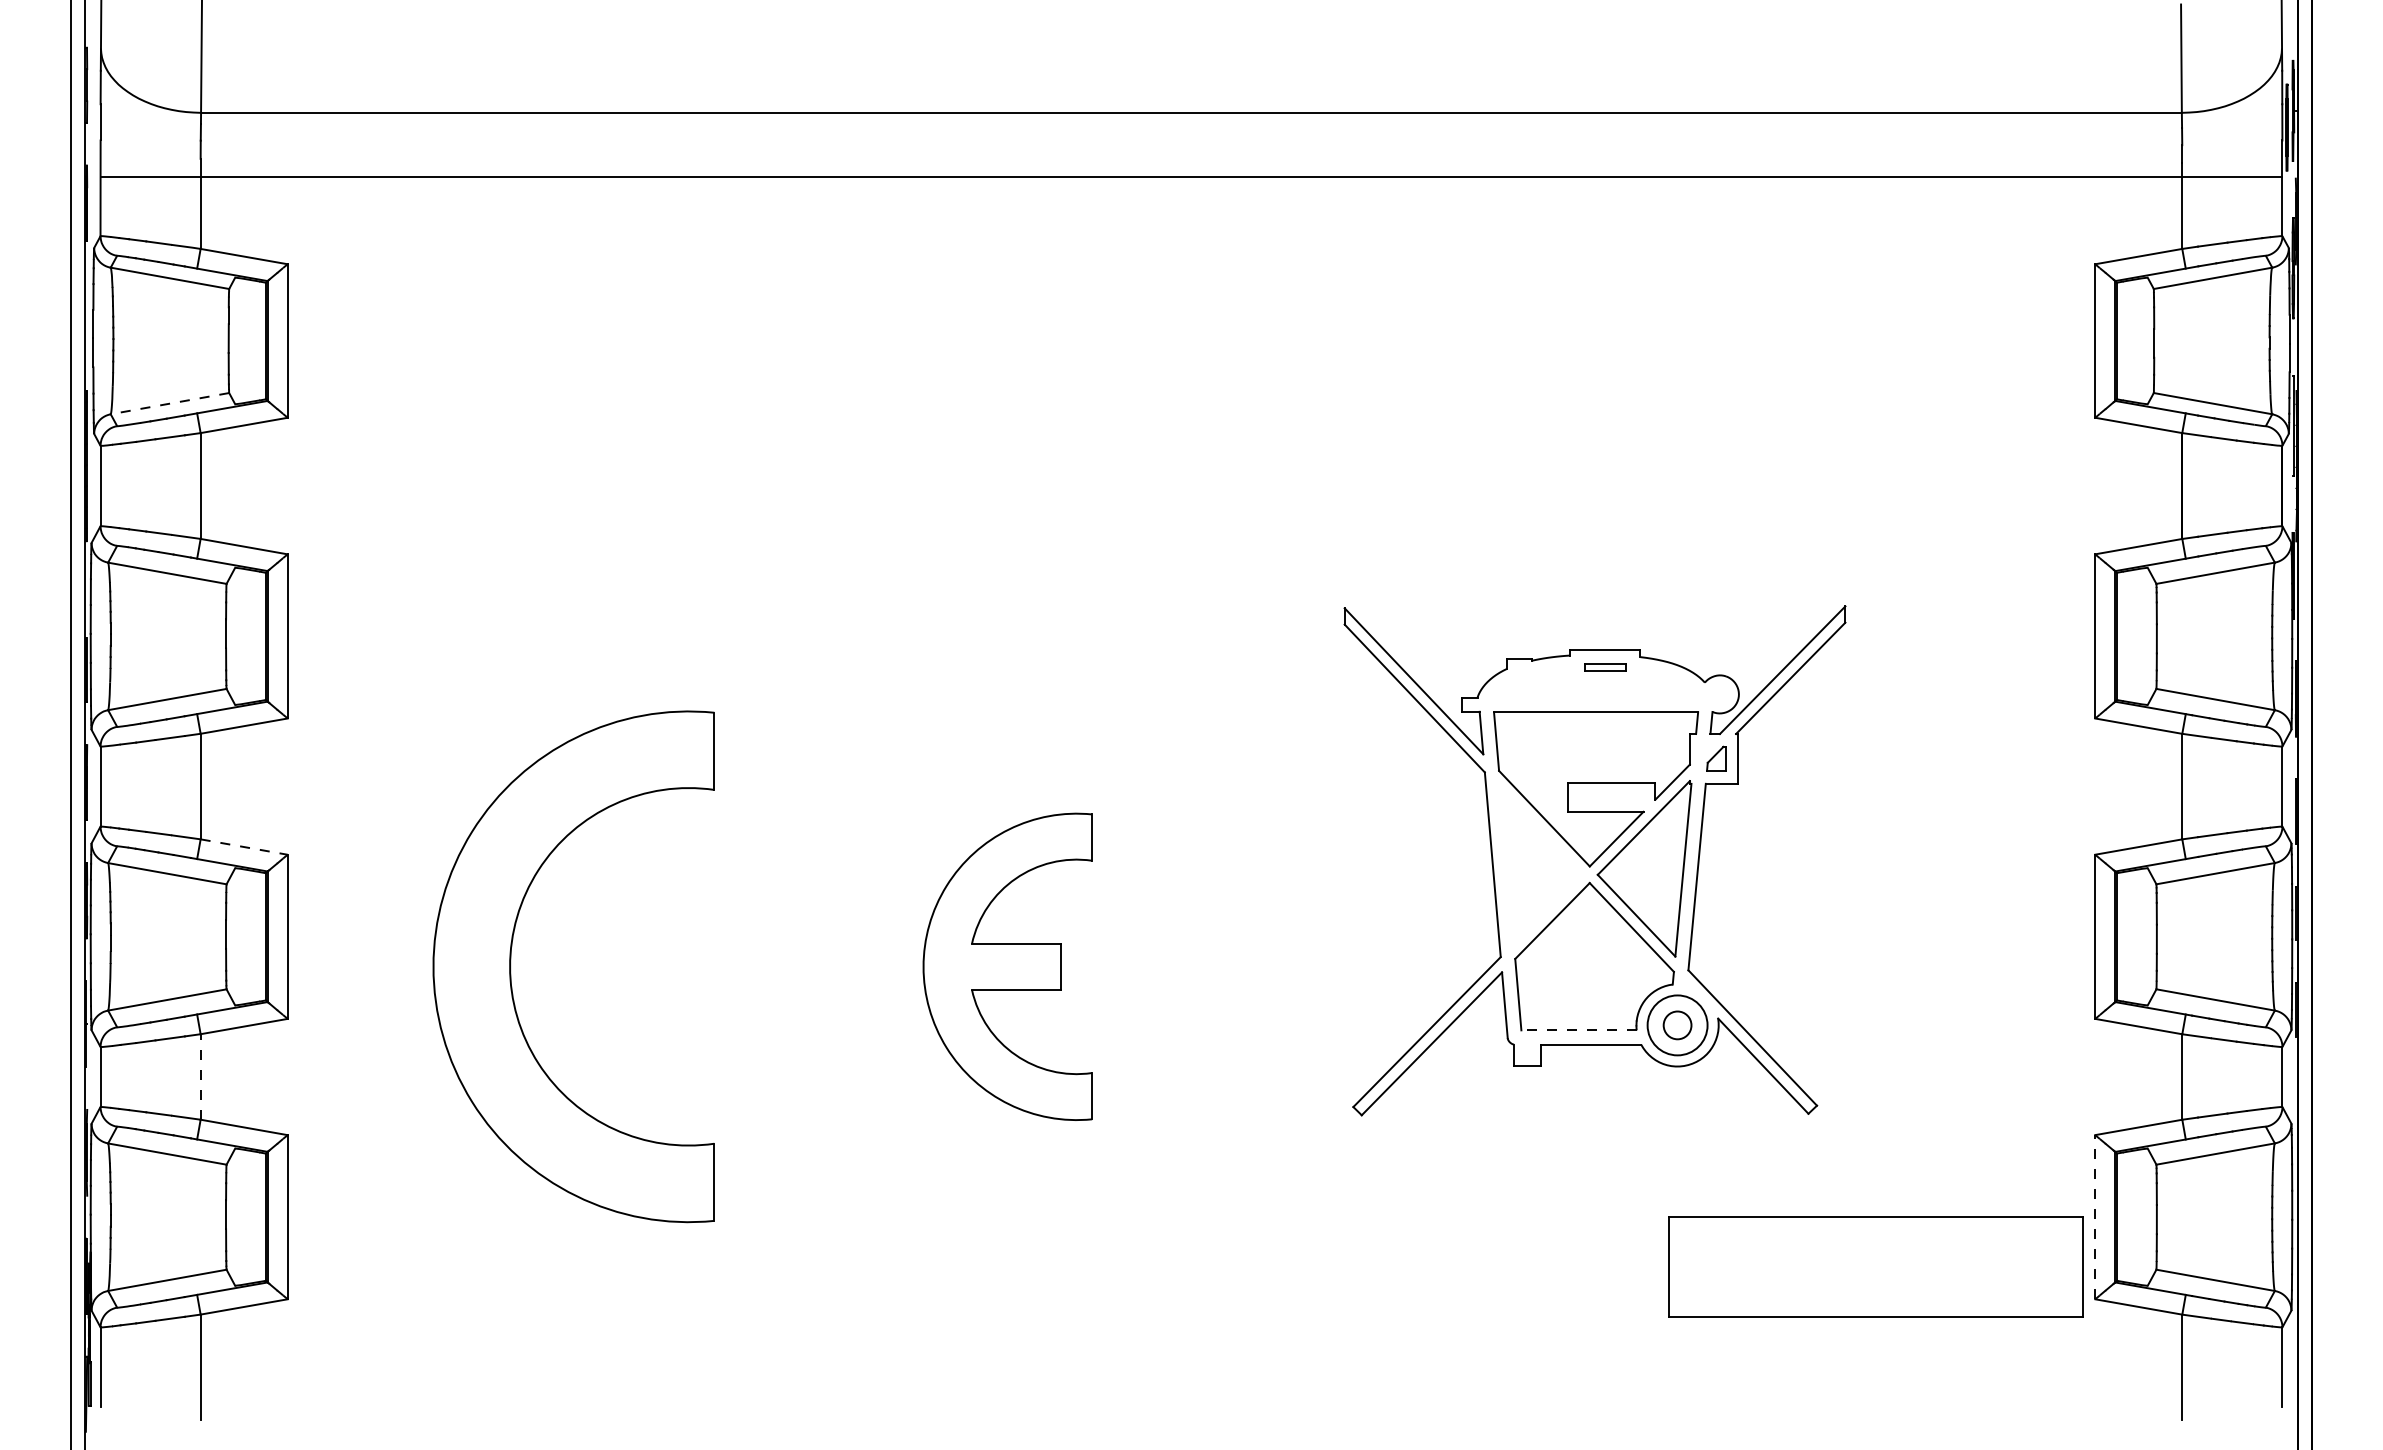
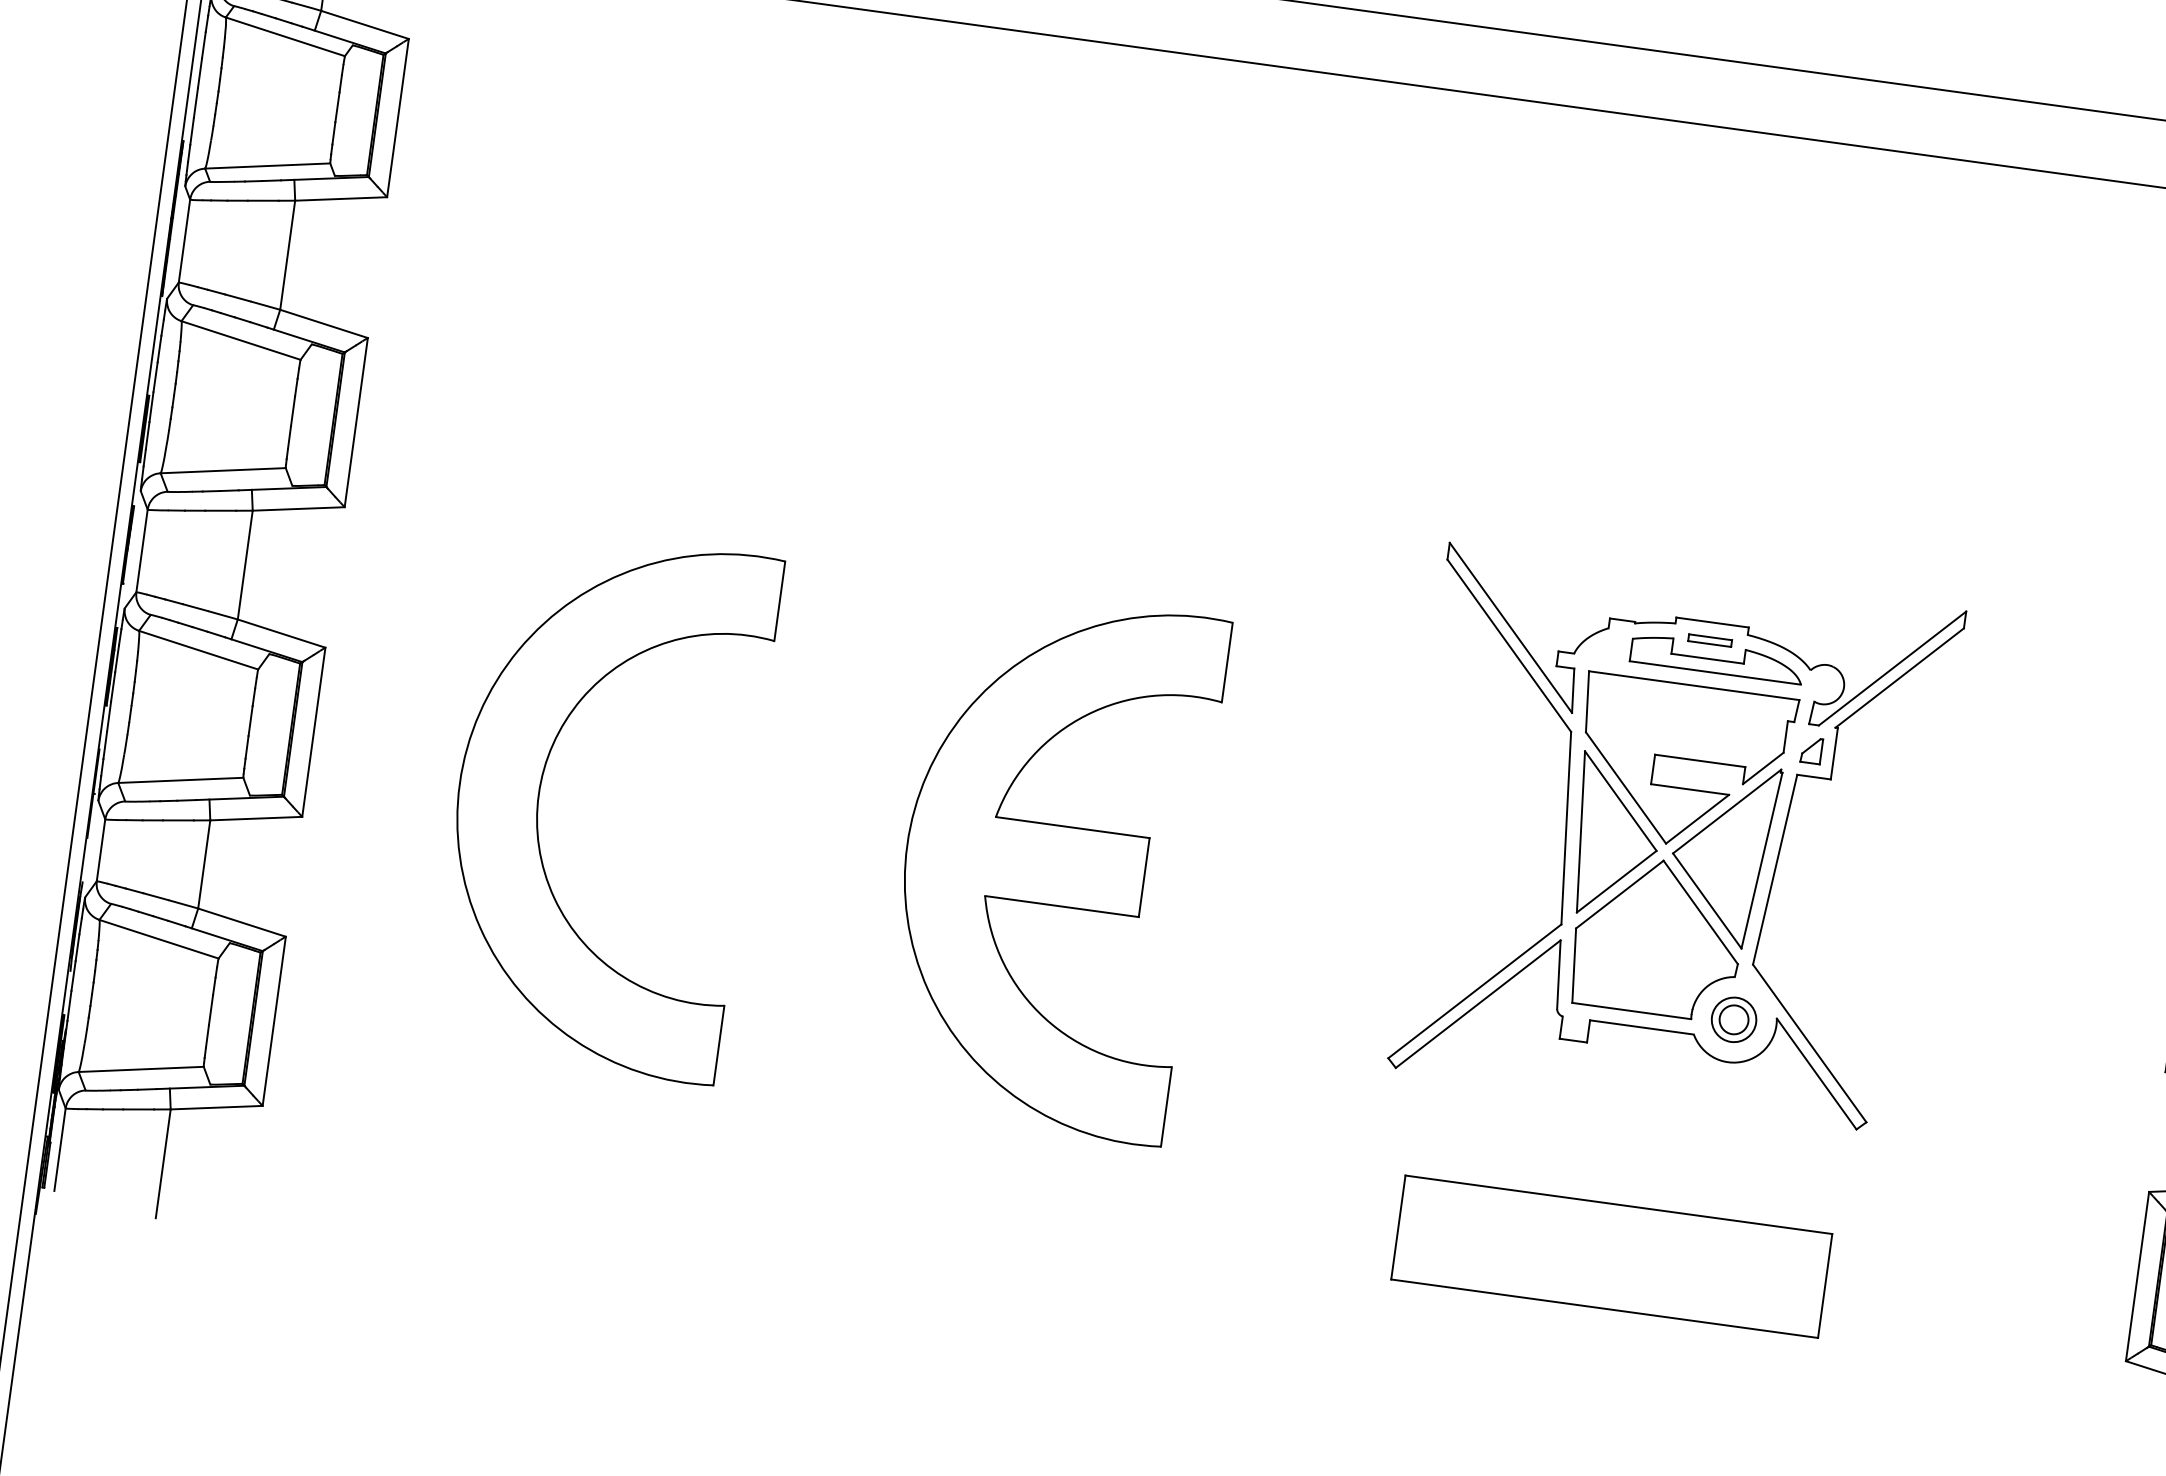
line: (169, 403) -> (267, 165), dashed -> solid
part: (1614, 683) -> (1717, 658), added
line: (244, 847) -> (281, 634), dashed -> solid
part: (1540, 866) -> (1615, 836), added
part: (1007, 966) -> (1051, 864), size x1.67
circle: (1677, 1025) -> (1733, 1019), size x0.71
line: (1579, 1030) -> (1632, 1011), dashed -> solid
line: (200, 1076) -> (204, 863), dashed -> solid
line: (2095, 1216) -> (2137, 1275), dashed -> solid
part: (1875, 1266) -> (1611, 1256), moved

